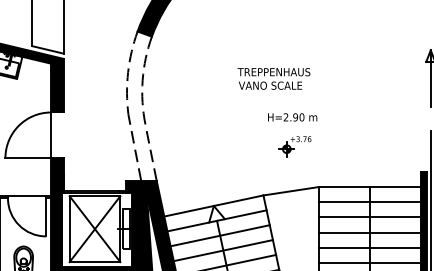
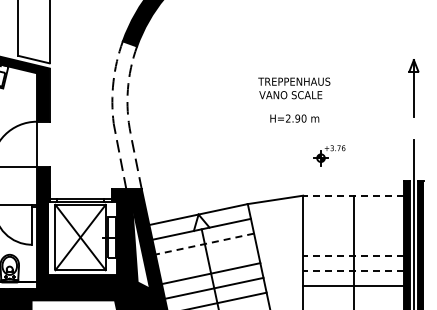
text: (274, 79) -> (294, 88), moved
text: (292, 117) -> (294, 118), moved
part: (295, 146) -> (329, 155), moved
line: (369, 186) -> (353, 195), solid -> dashed
line: (369, 201) -> (353, 210), removed
line: (369, 217) -> (353, 225), removed
line: (369, 232) -> (353, 240), removed
line: (219, 236) -> (204, 244), solid -> dashed
line: (369, 248) -> (353, 256), solid -> dashed
line: (222, 250) -> (207, 258), removed
line: (369, 263) -> (353, 271), solid -> dashed

